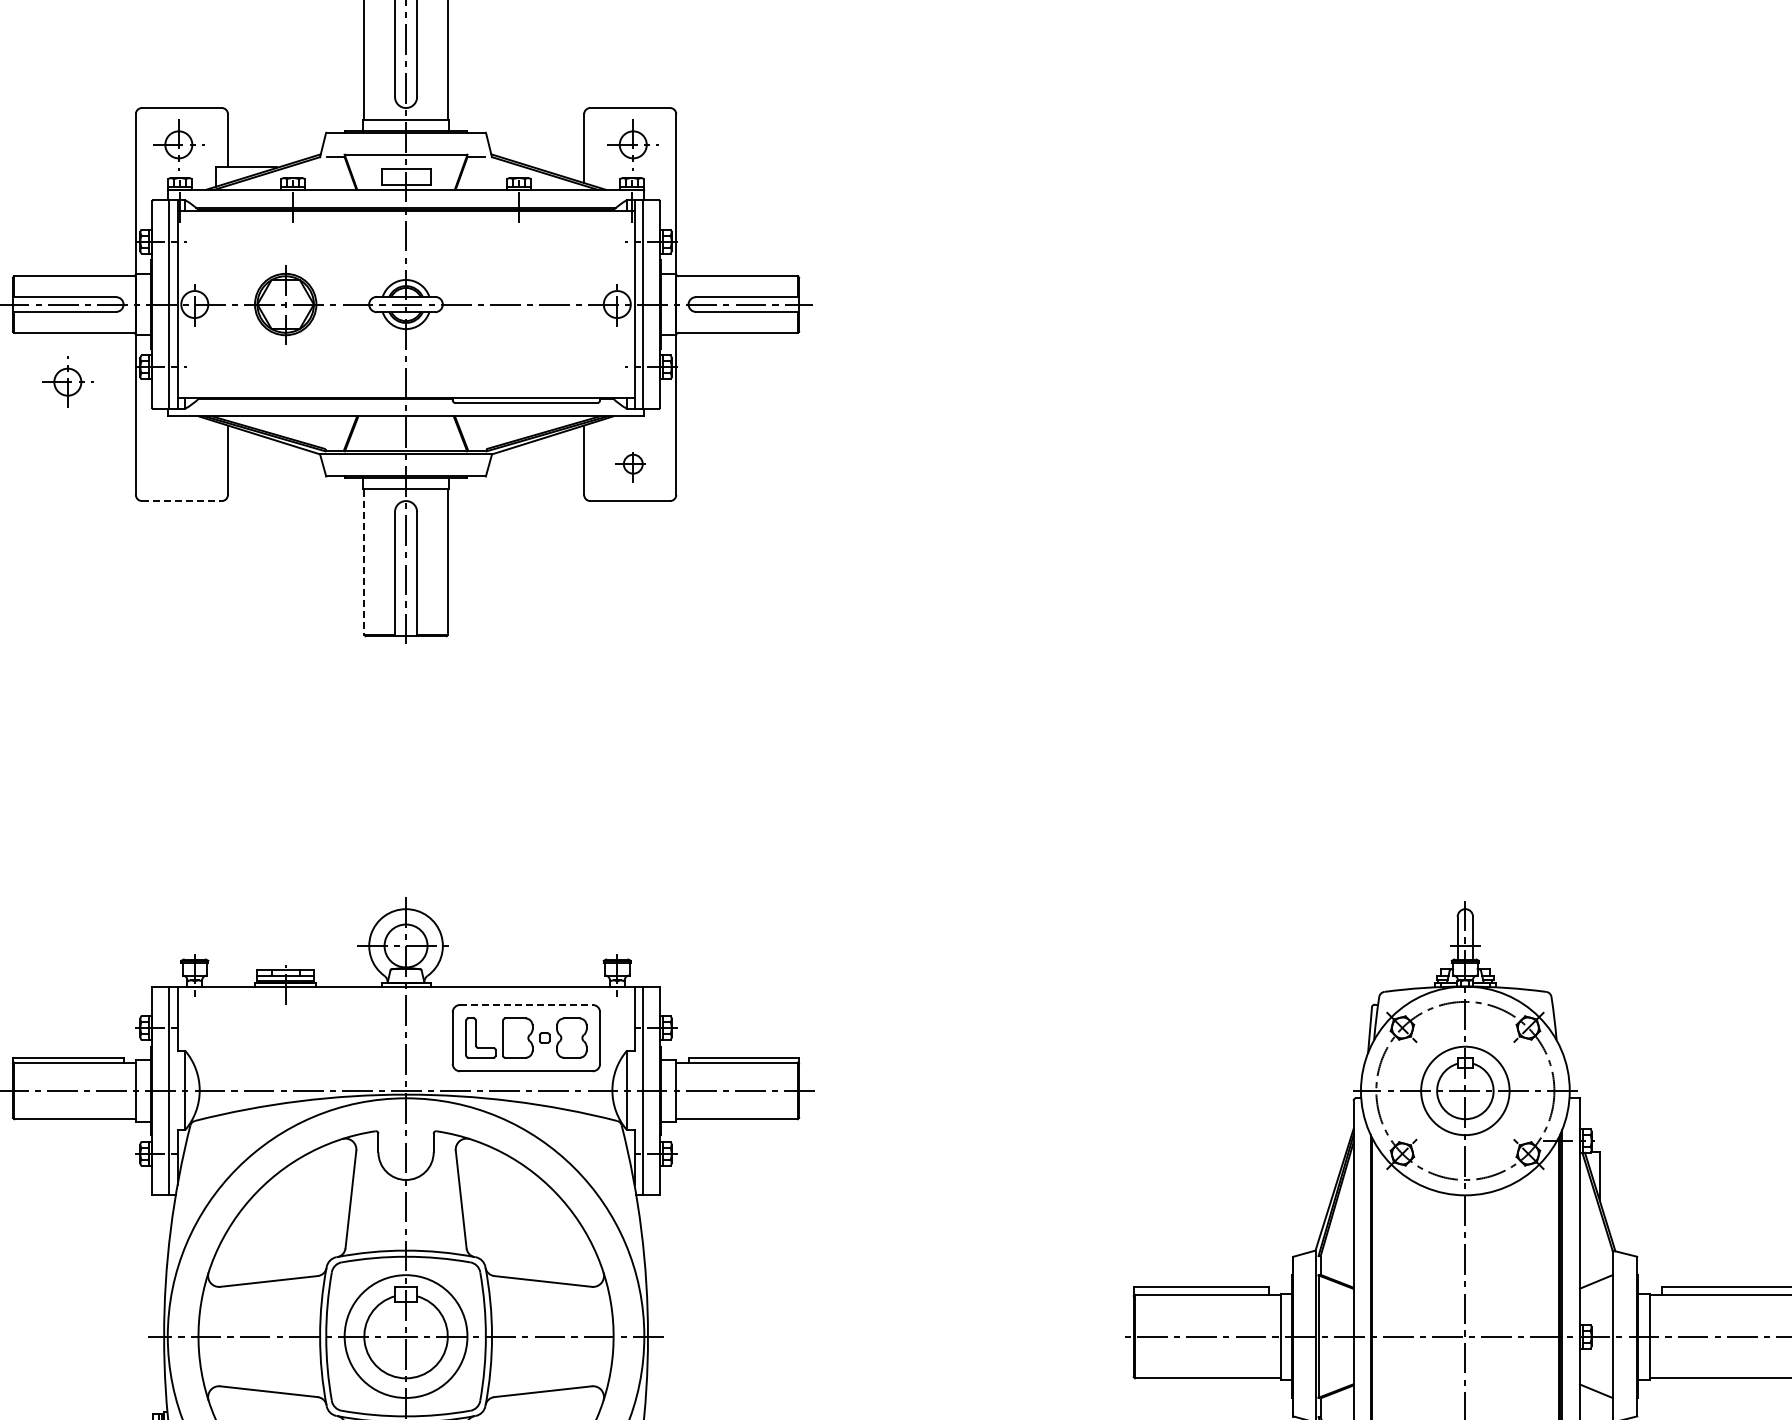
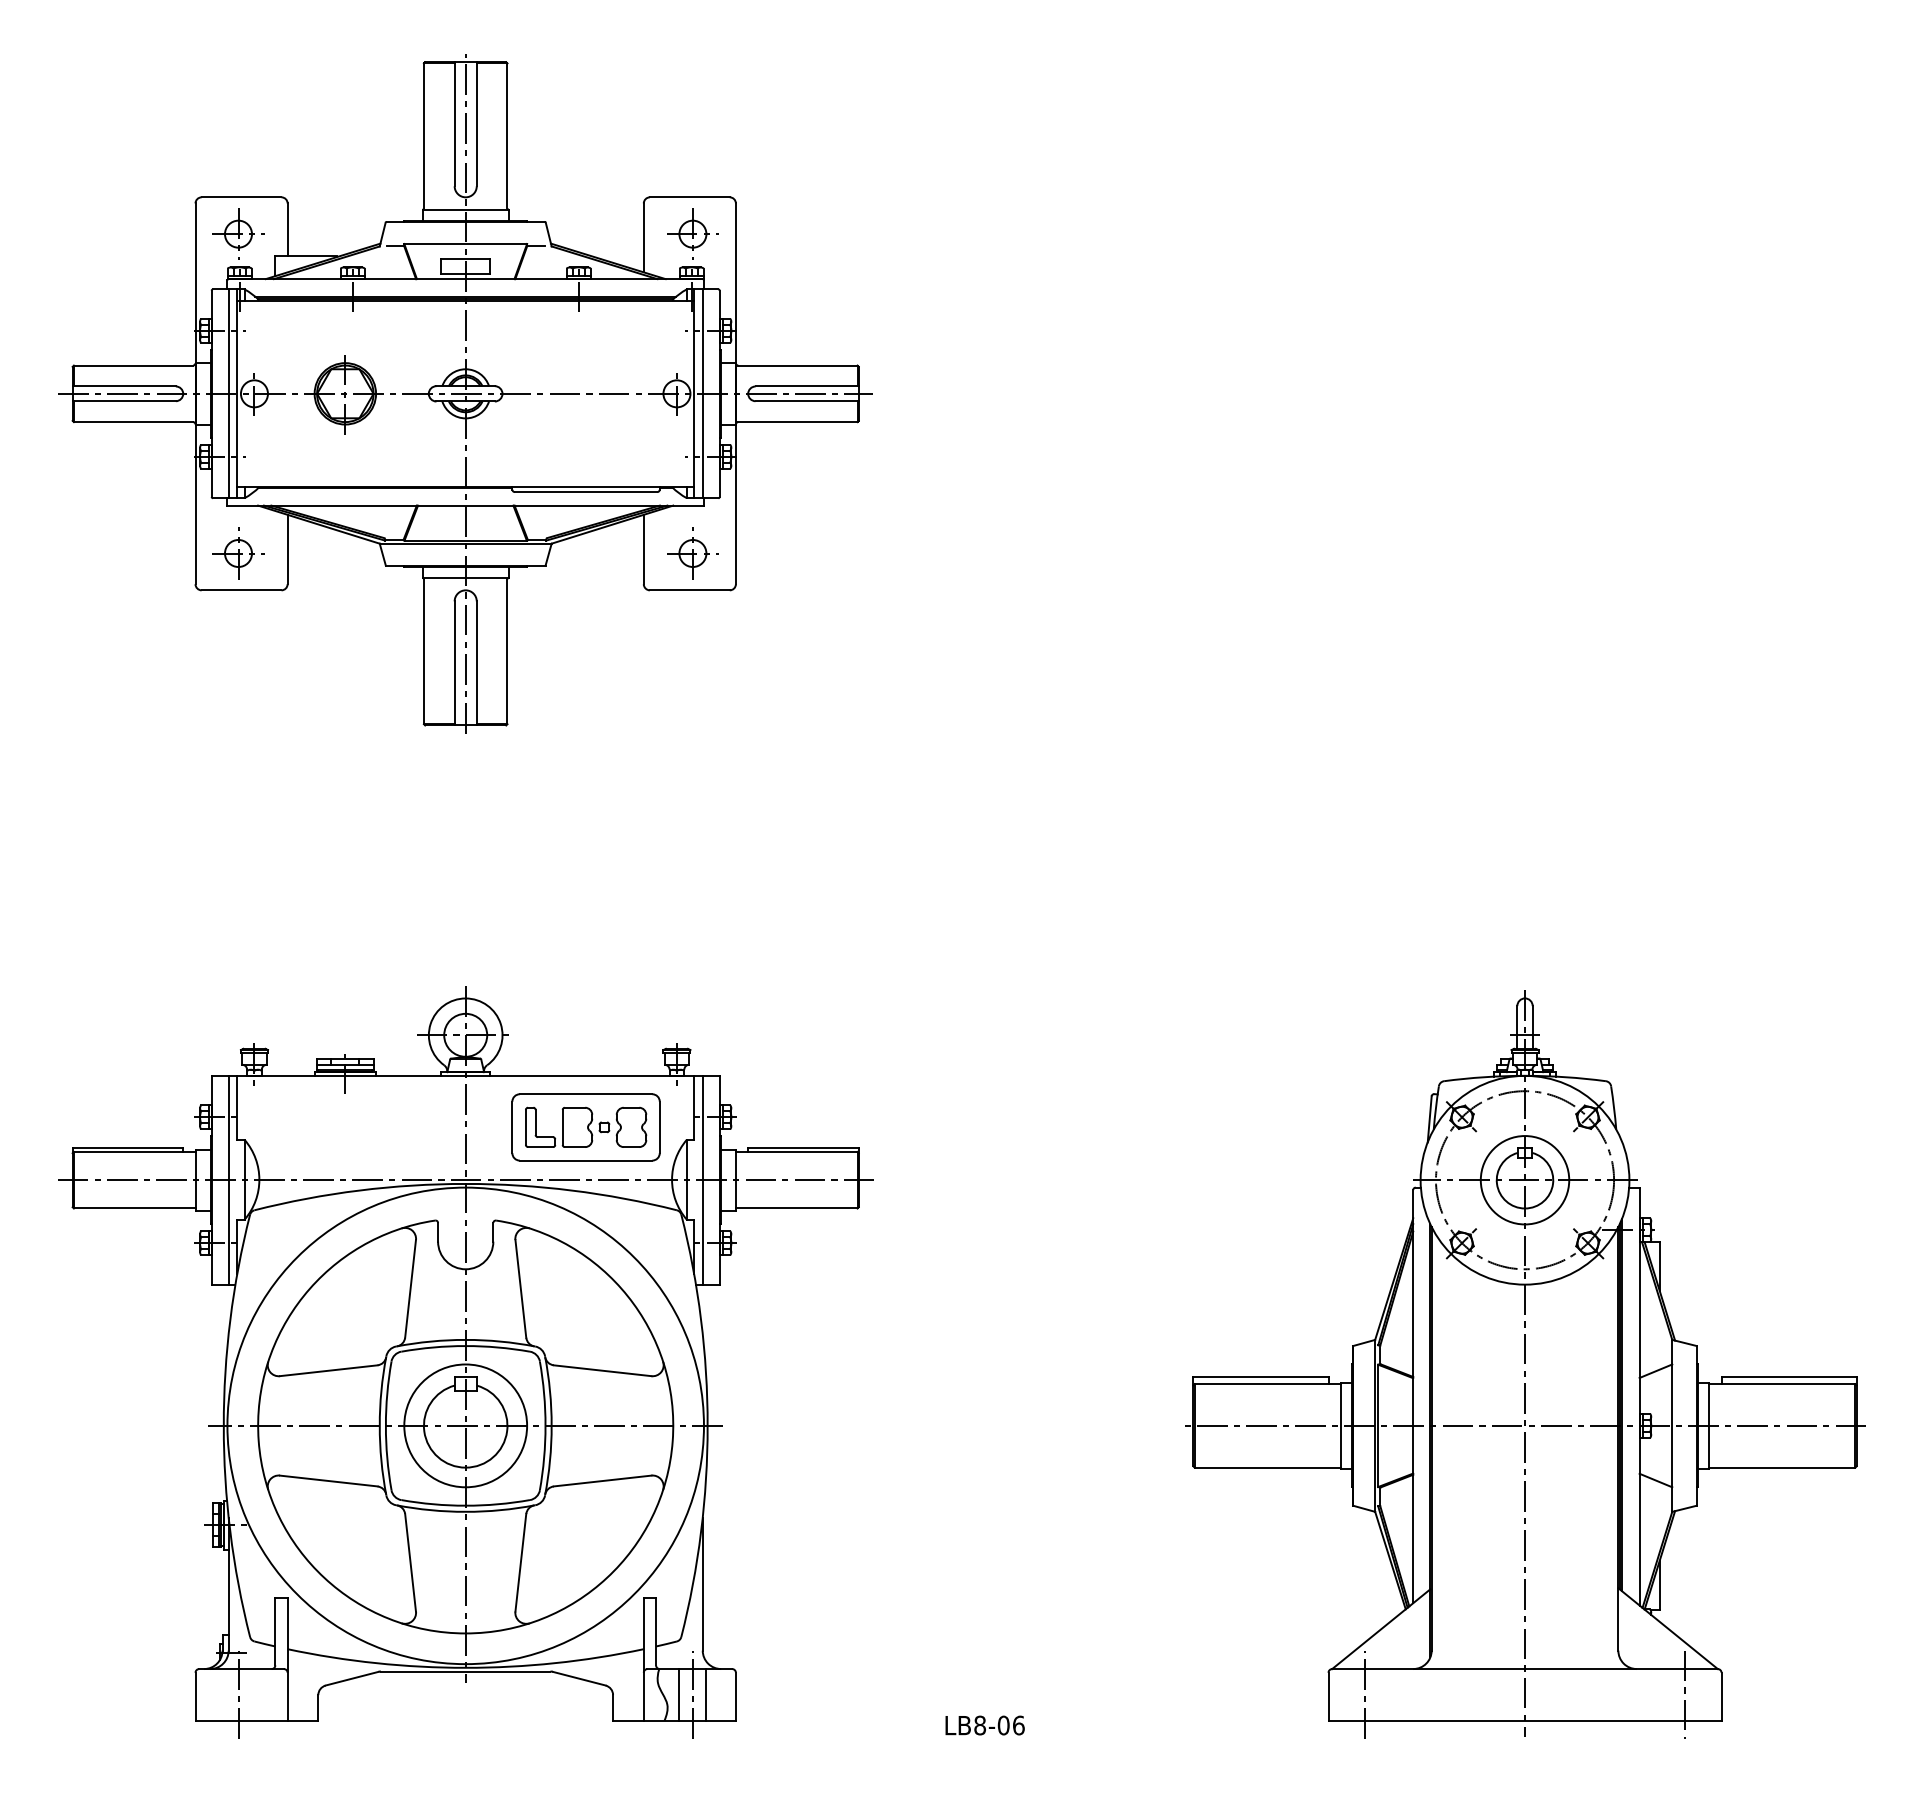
part: (67, 382) -> (238, 553), moved
part: (632, 464) -> (692, 553), size x1.43
line: (181, 501) -> (241, 590), dashed -> solid
line: (363, 563) -> (423, 652), dashed -> solid
line: (526, 1005) -> (586, 1094), dashed -> solid

